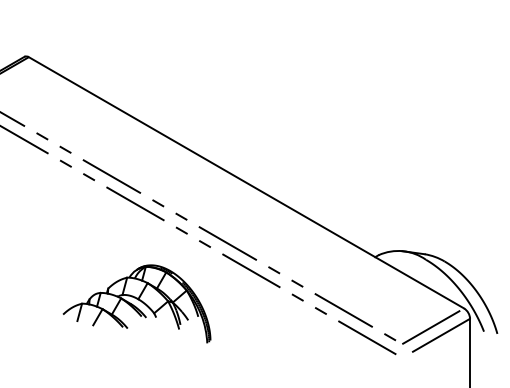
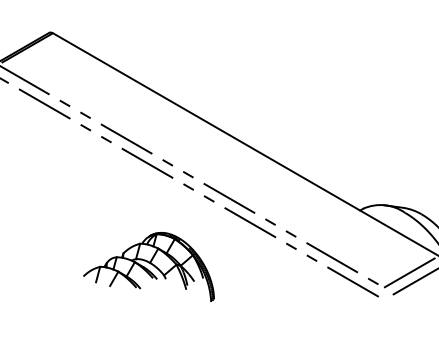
part: (136, 303) -> (148, 266), moved

